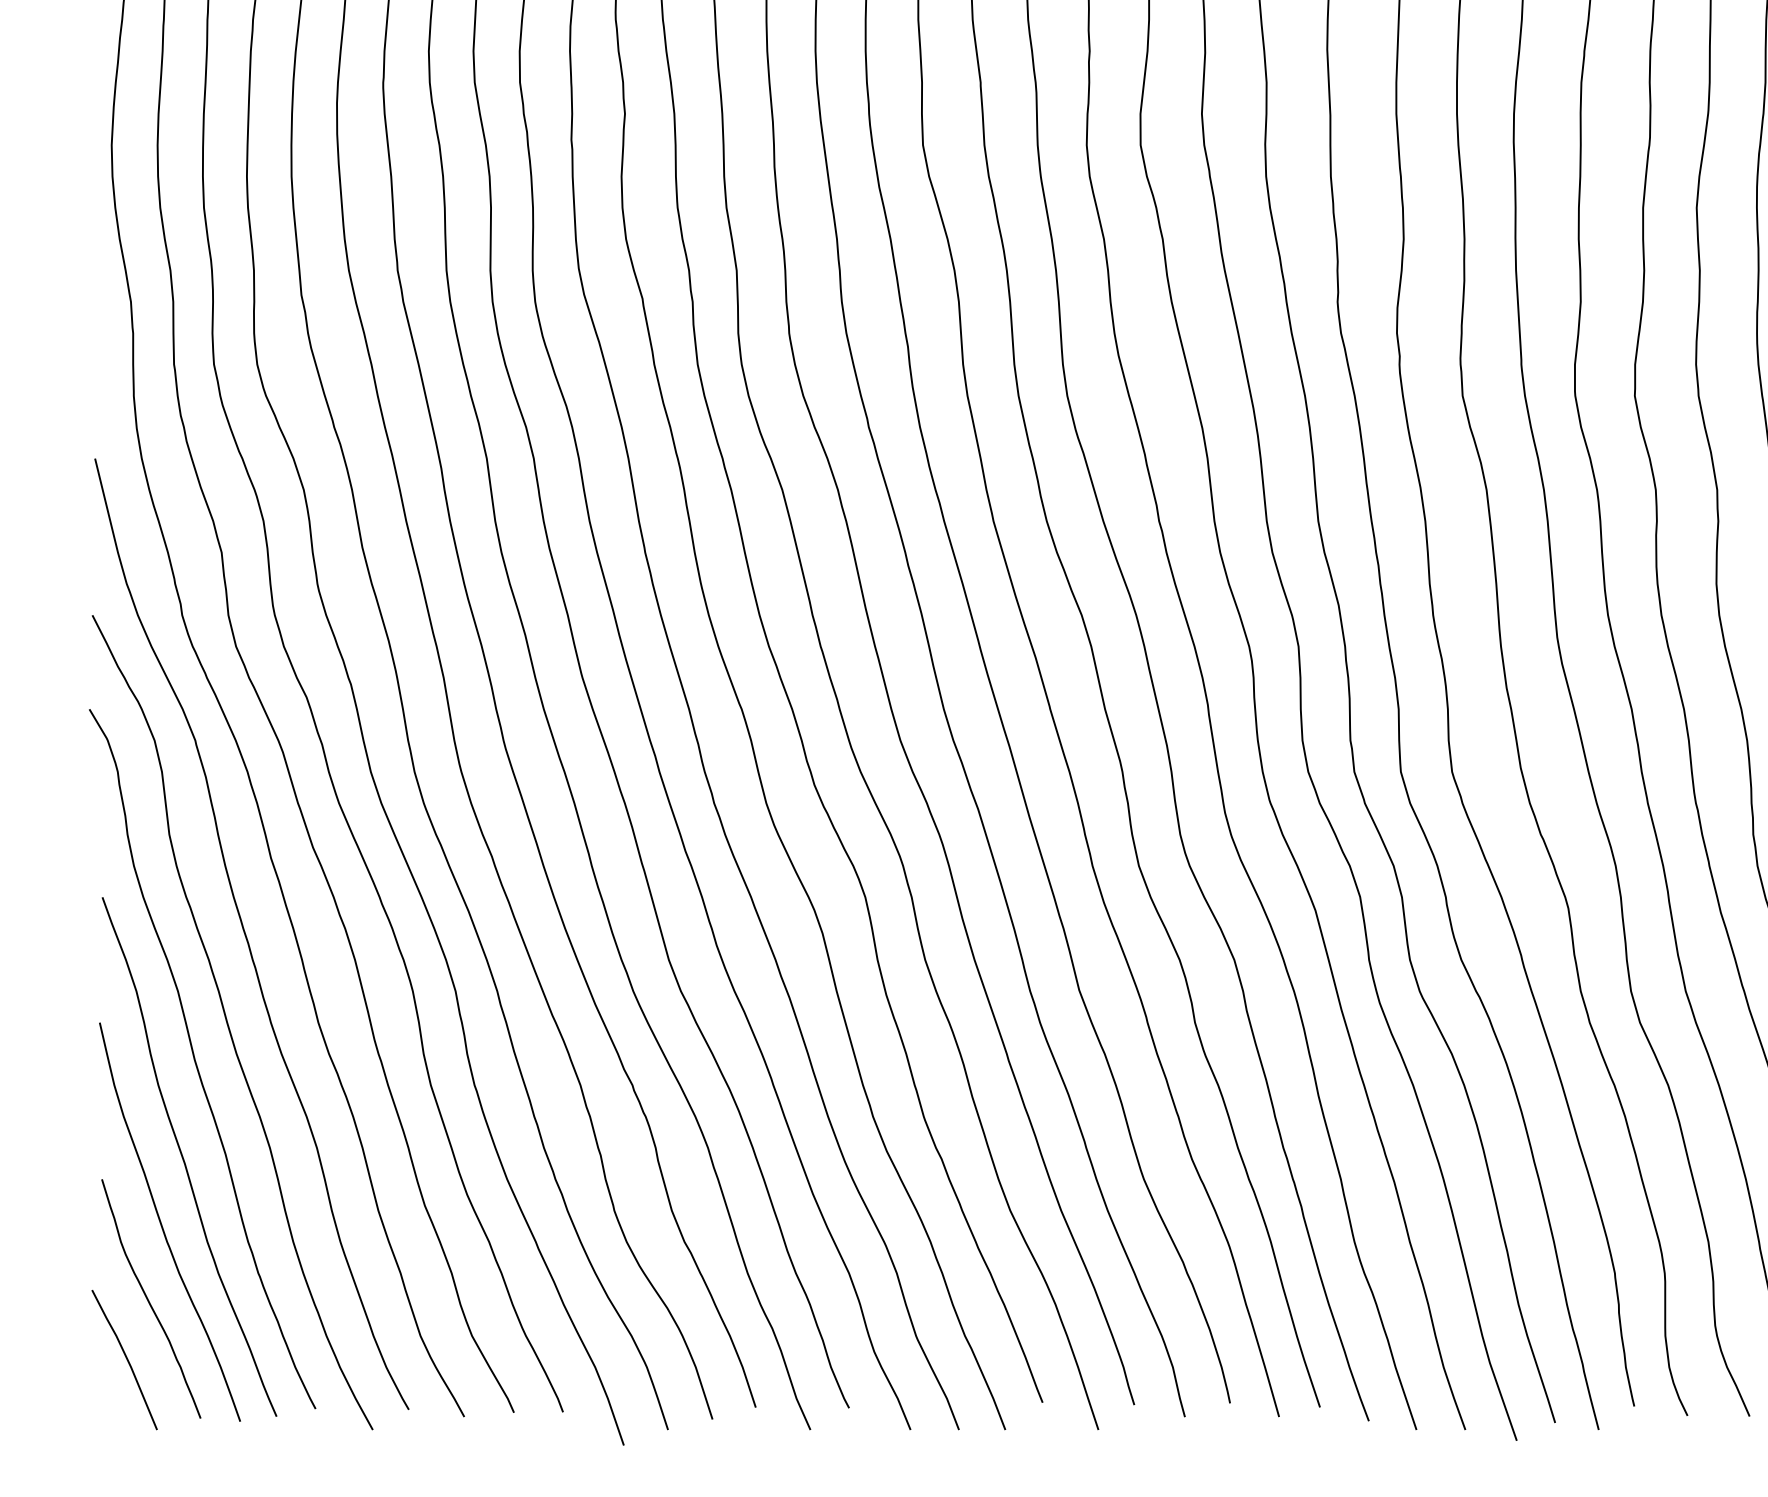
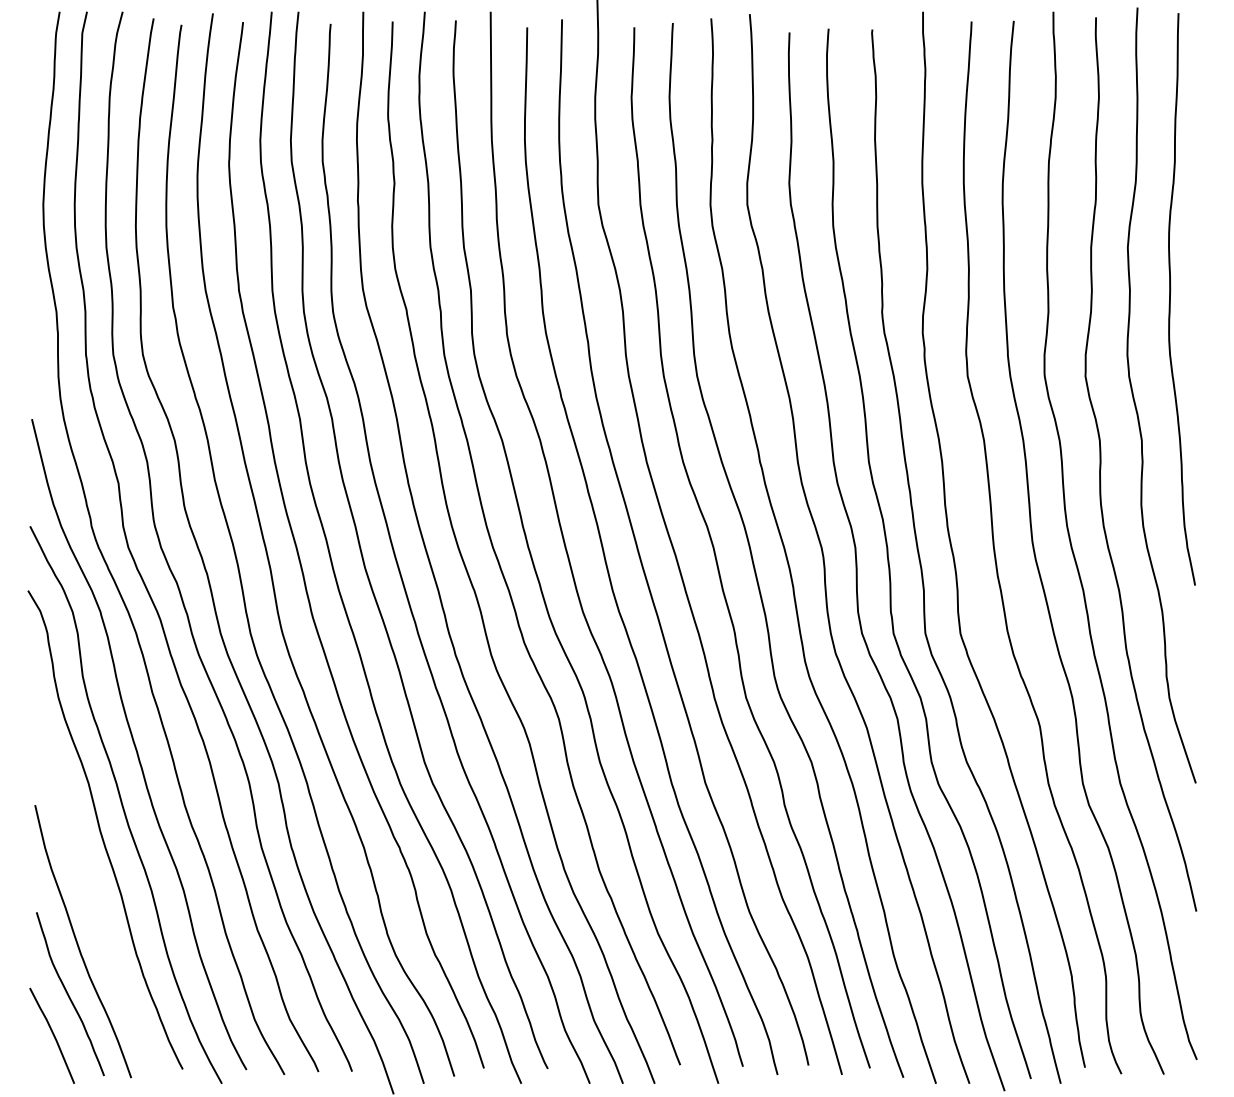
curve: (185, 1159) -> (93, 898), removed

